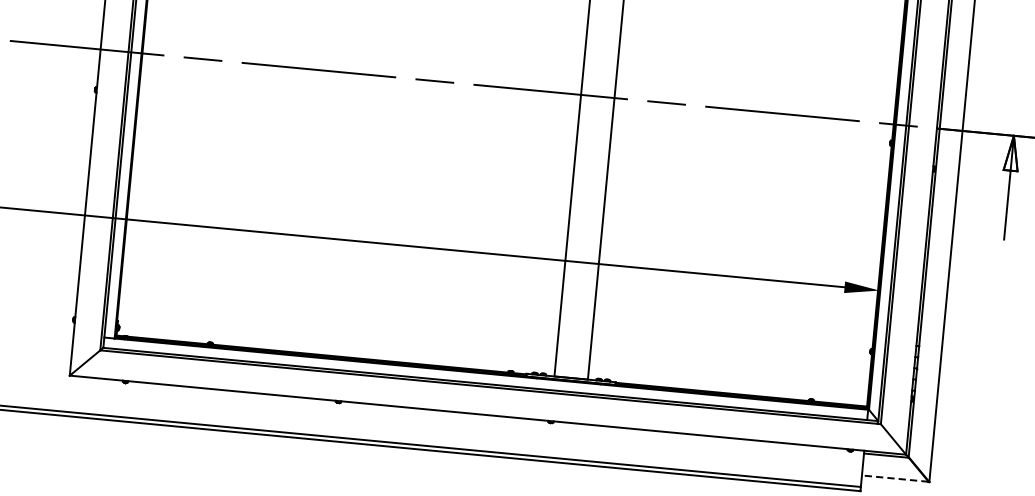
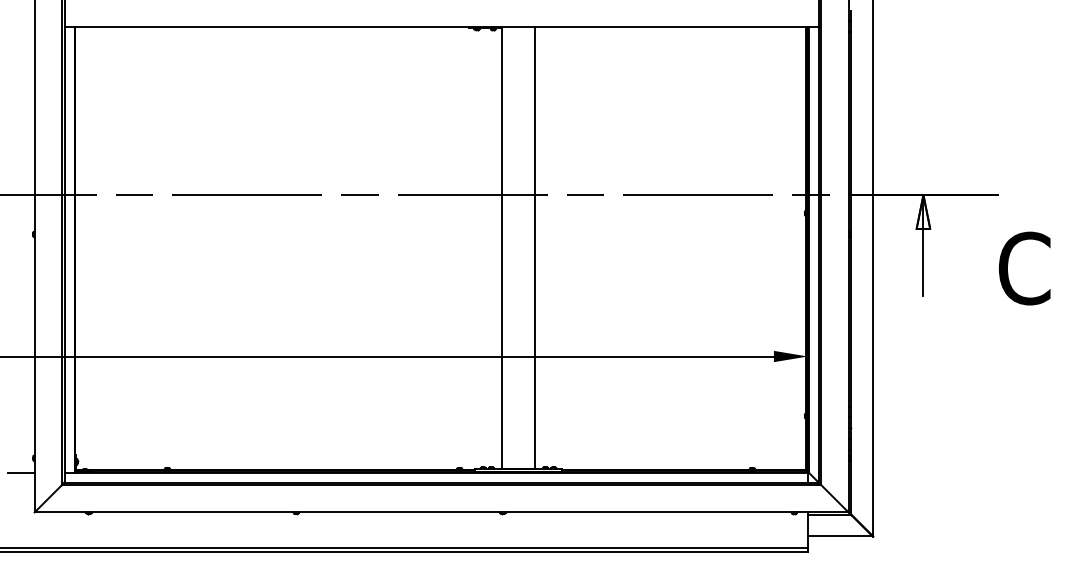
line: (59, 333) -> (20, 472), added
line: (894, 478) -> (839, 536), dashed -> solid

